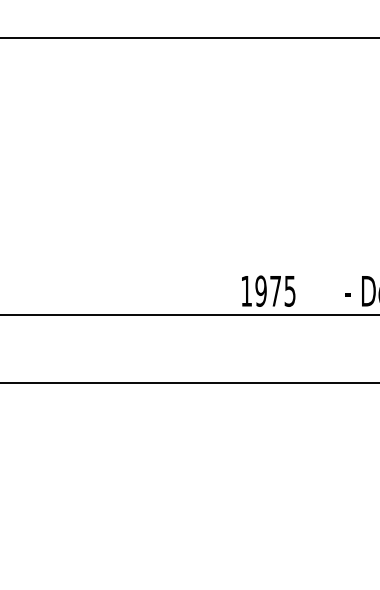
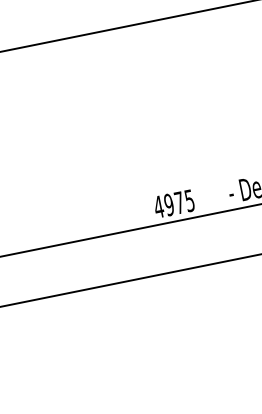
text: (246, 291) -> (158, 207), 1975 -> 4975

